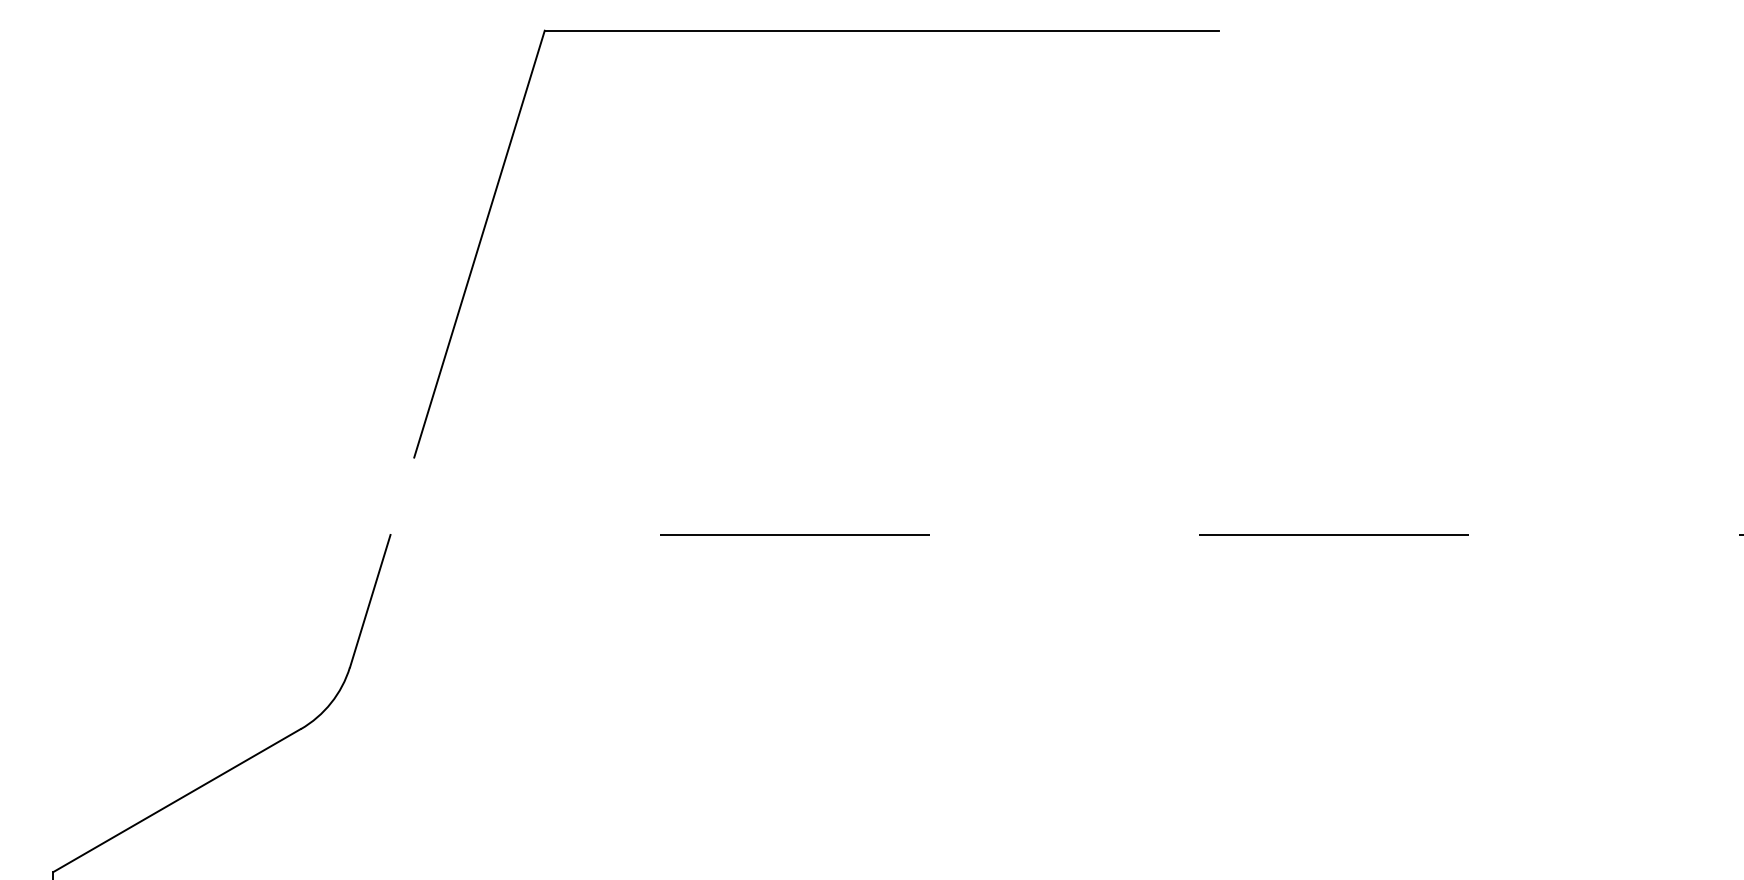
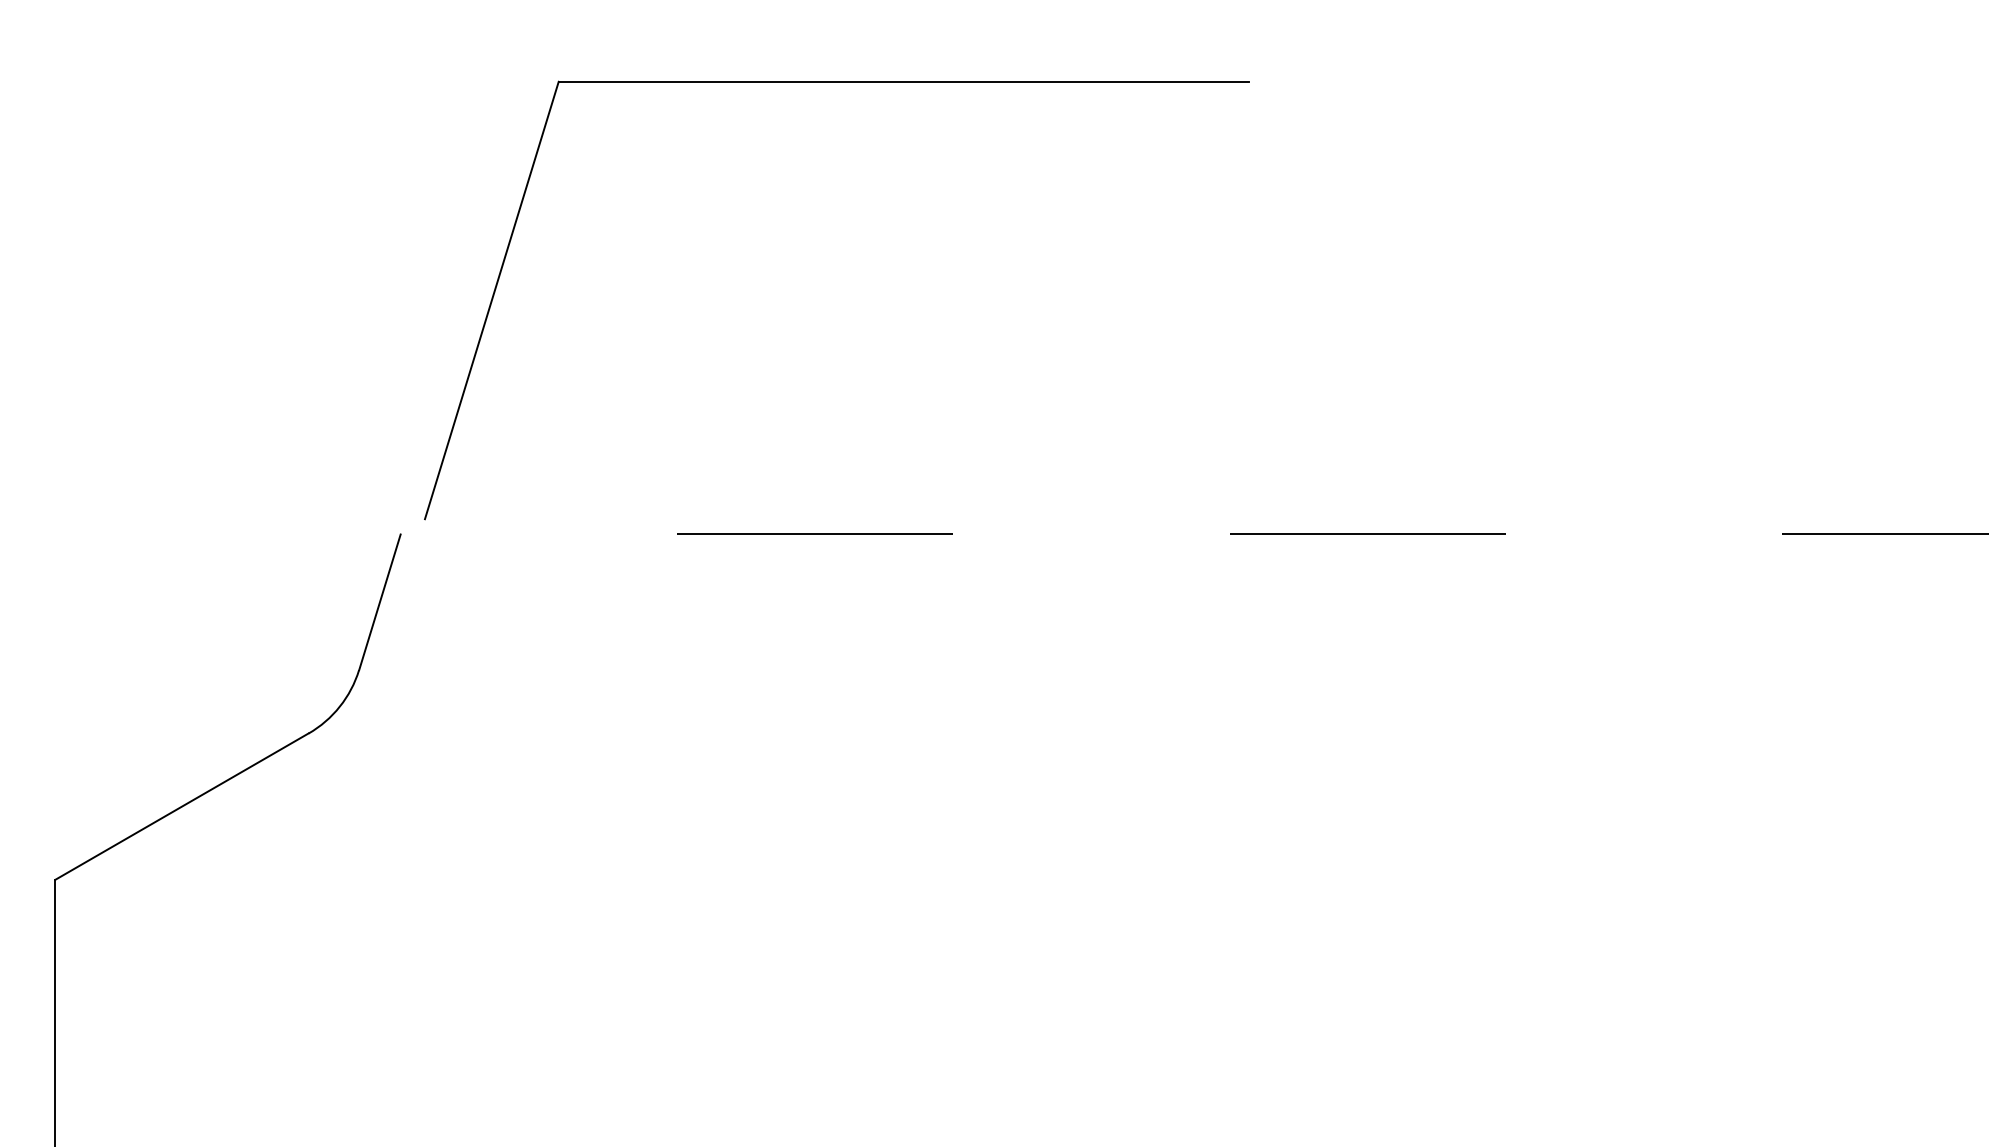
part: (815, 31) -> (836, 82), moved

